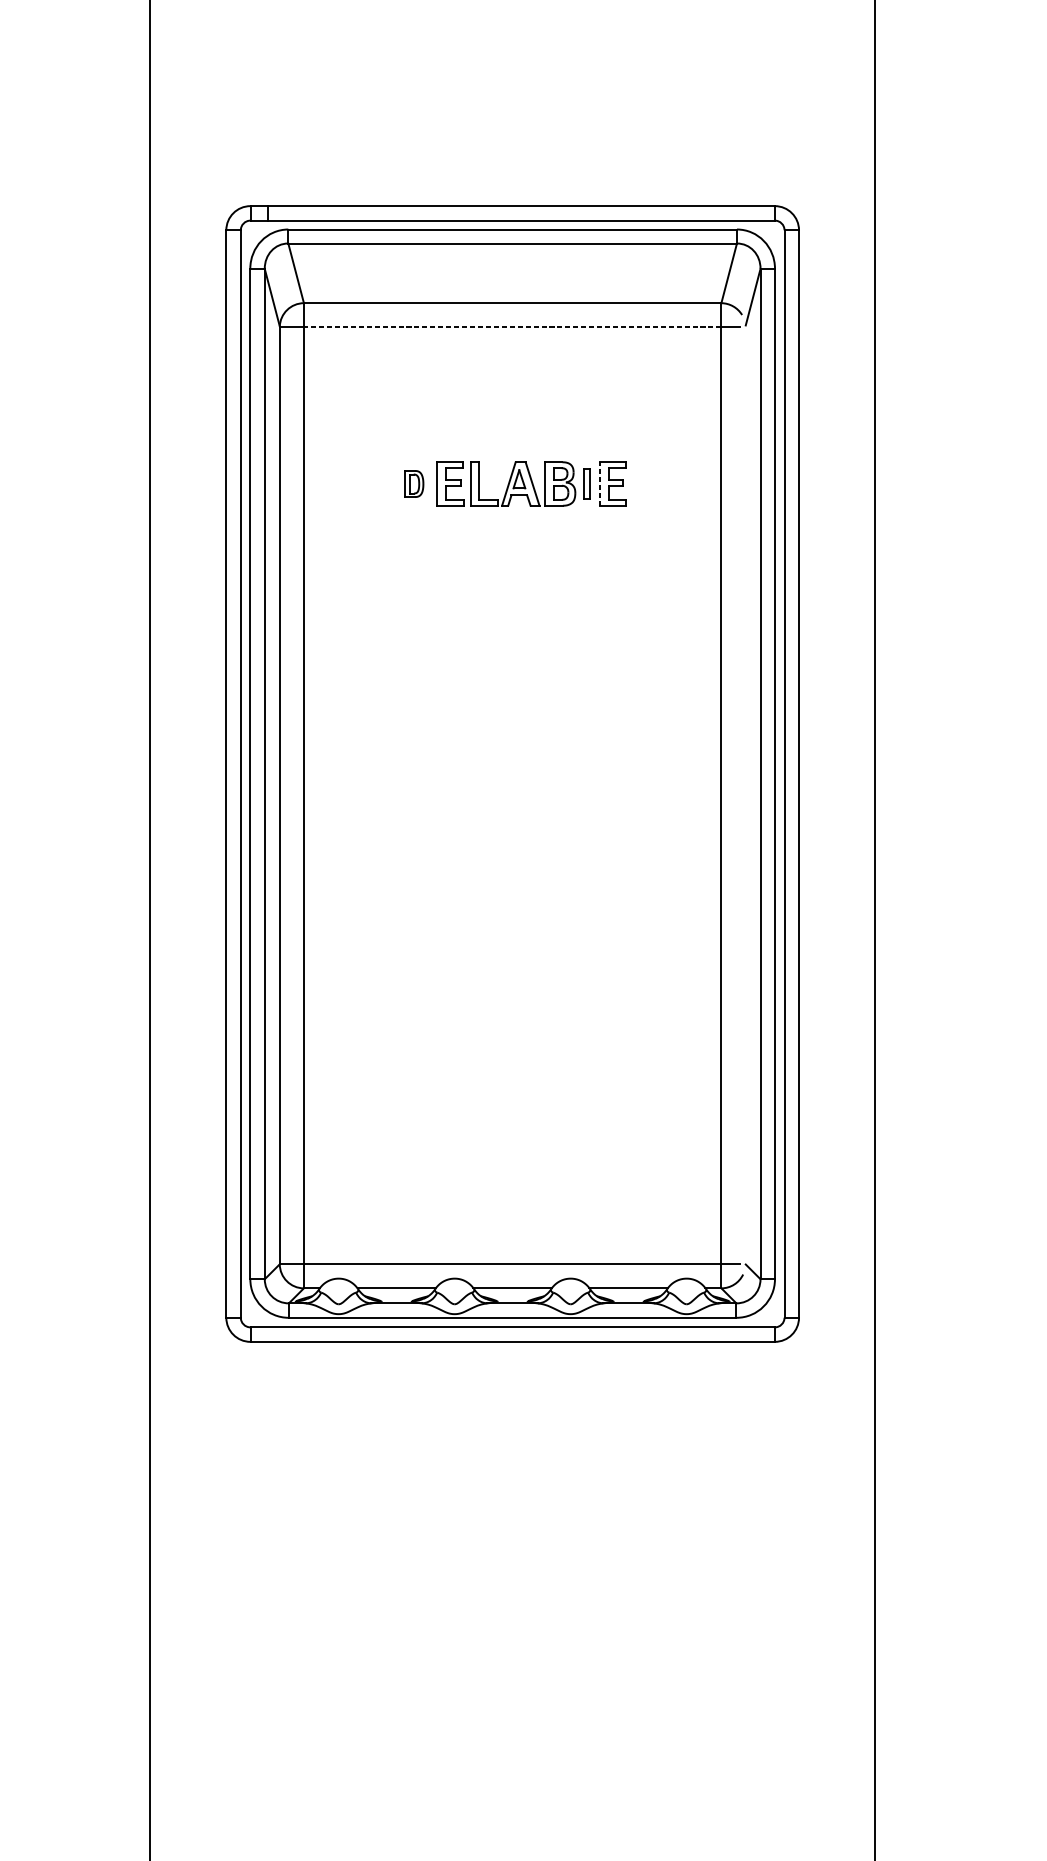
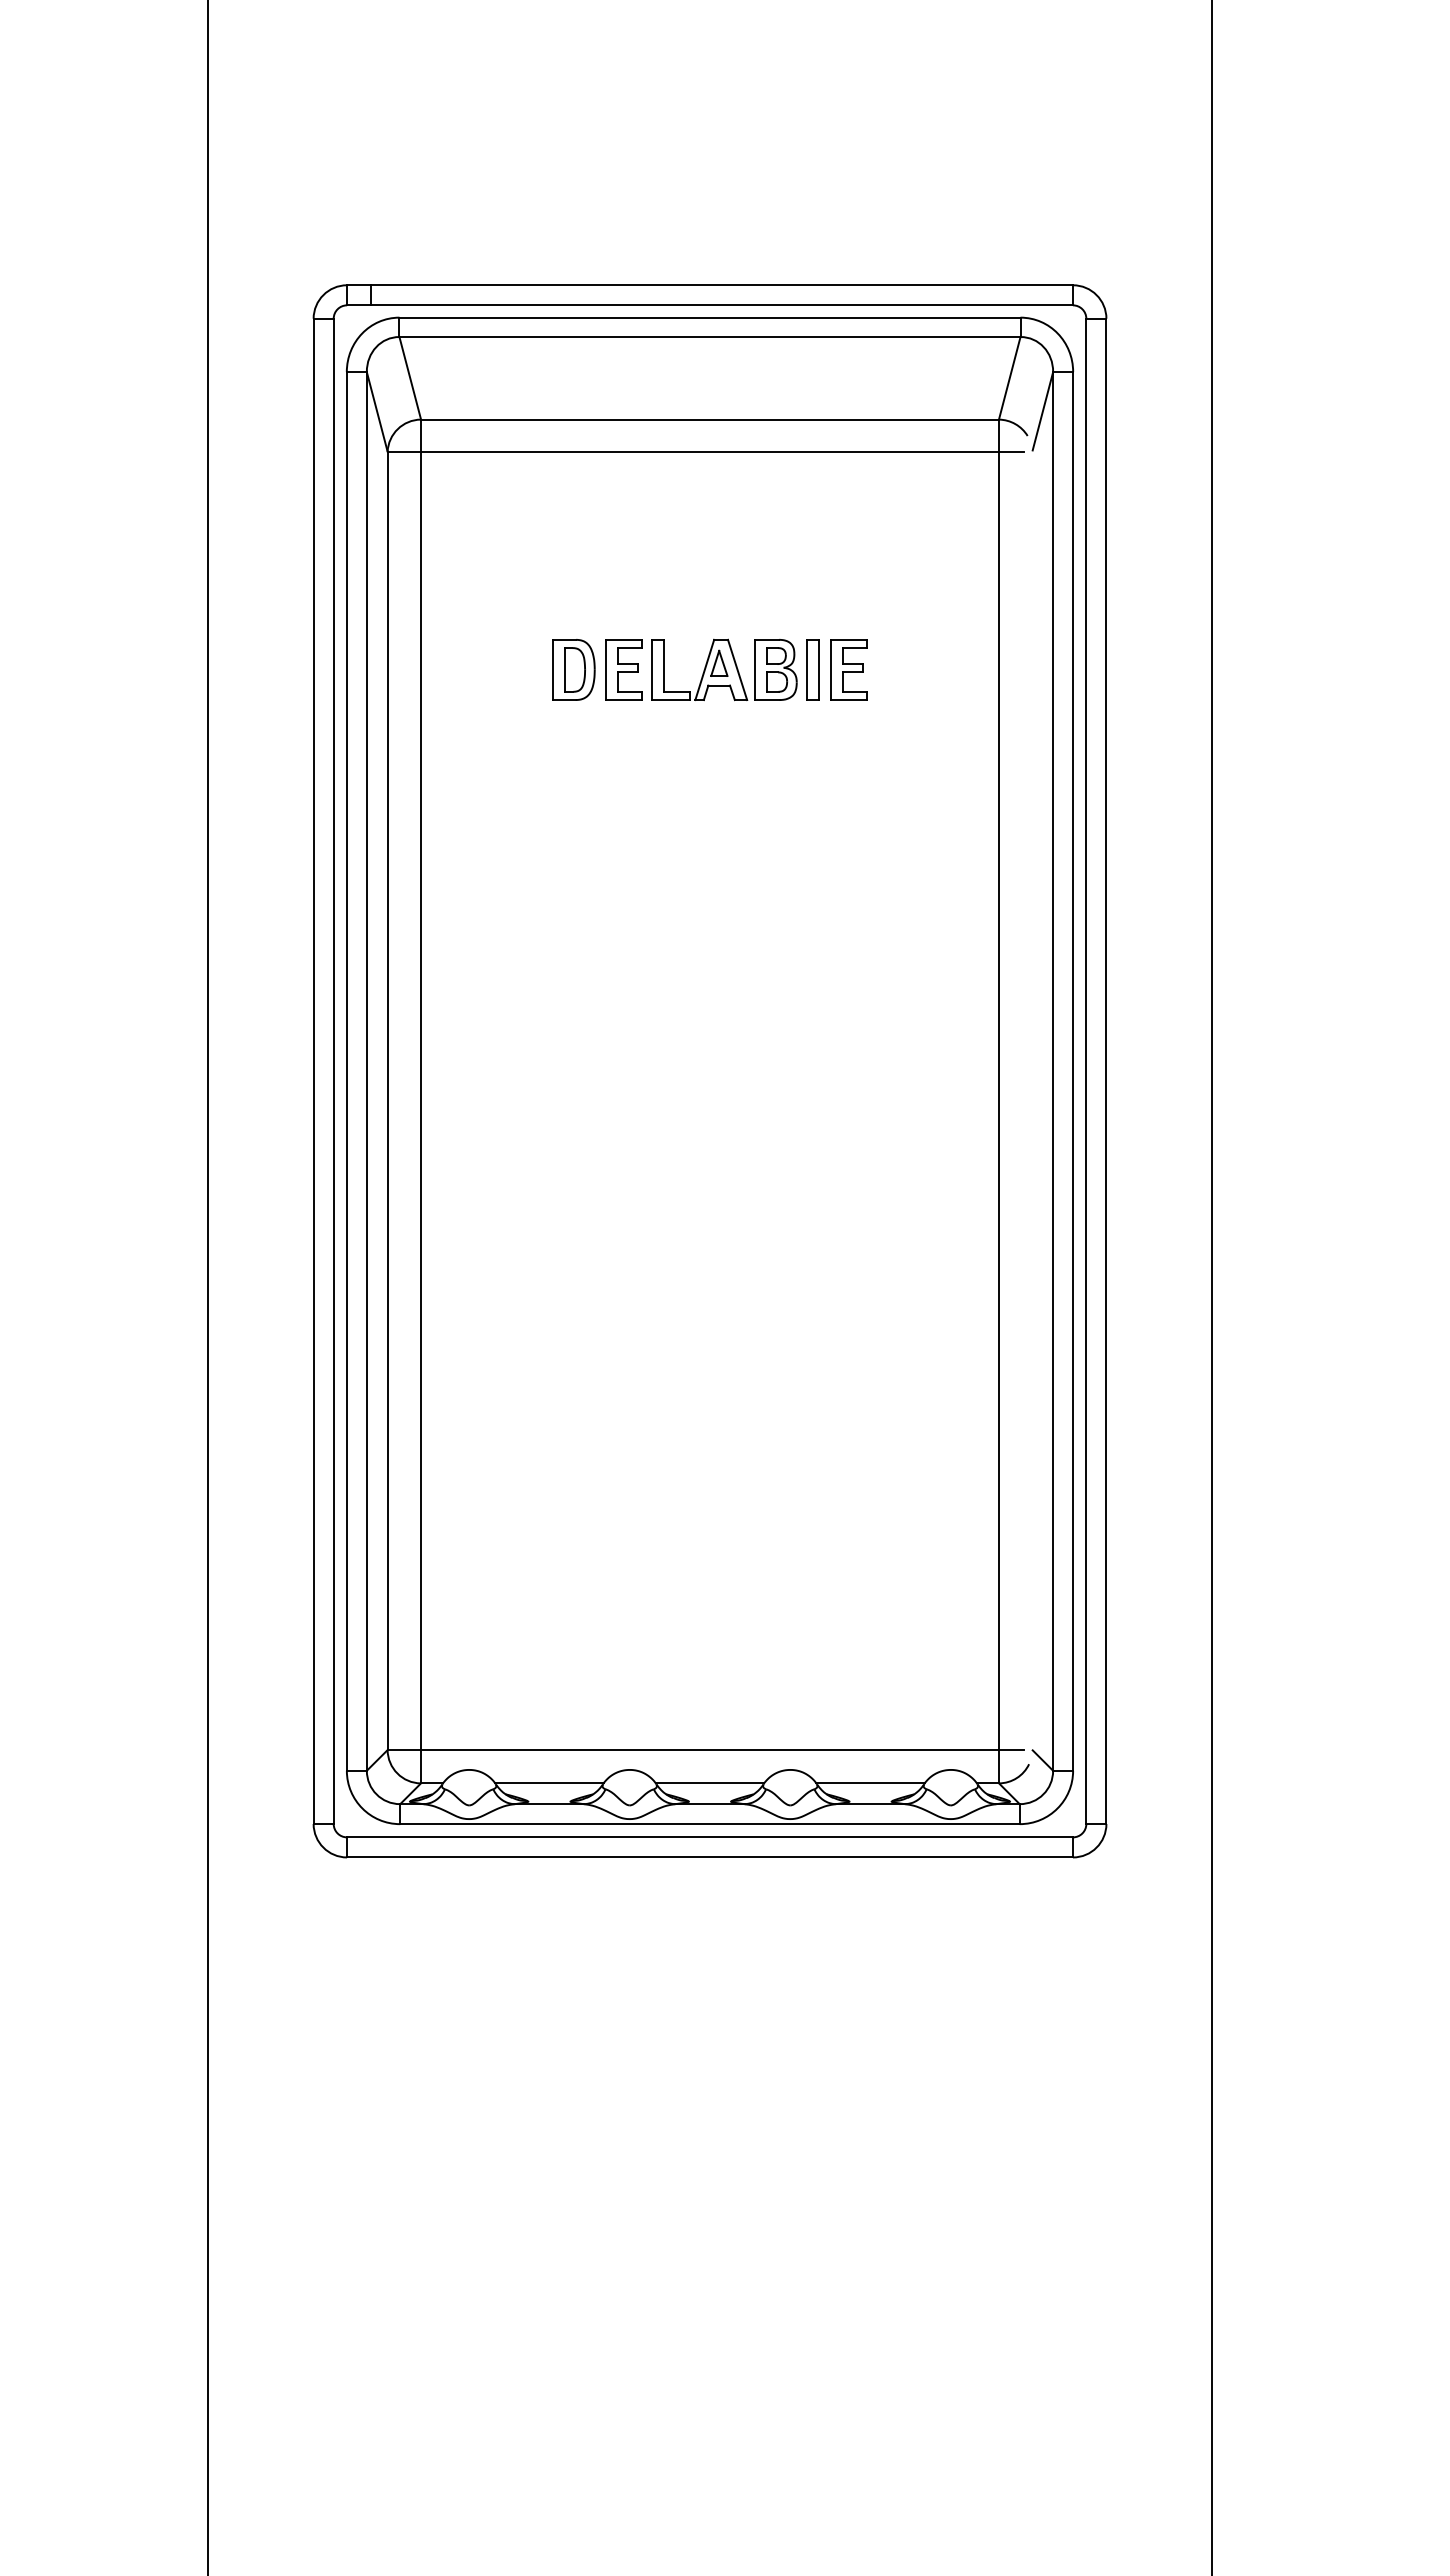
line: (513, 326) -> (710, 451), dashed -> solid
part: (414, 483) -> (573, 669), size x1.67
part: (586, 483) -> (812, 669), size x1.43
line: (599, 483) -> (830, 669), dashed -> solid

